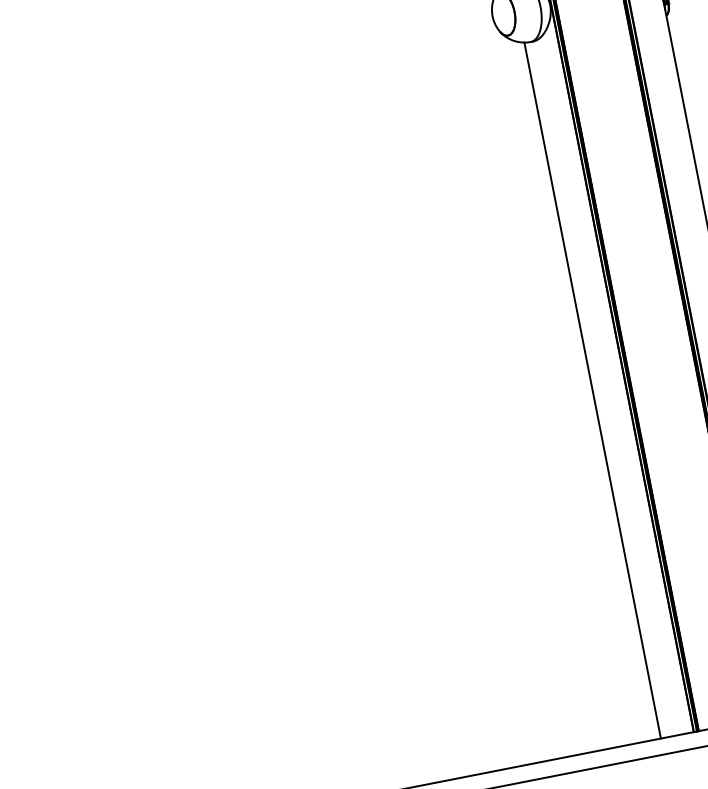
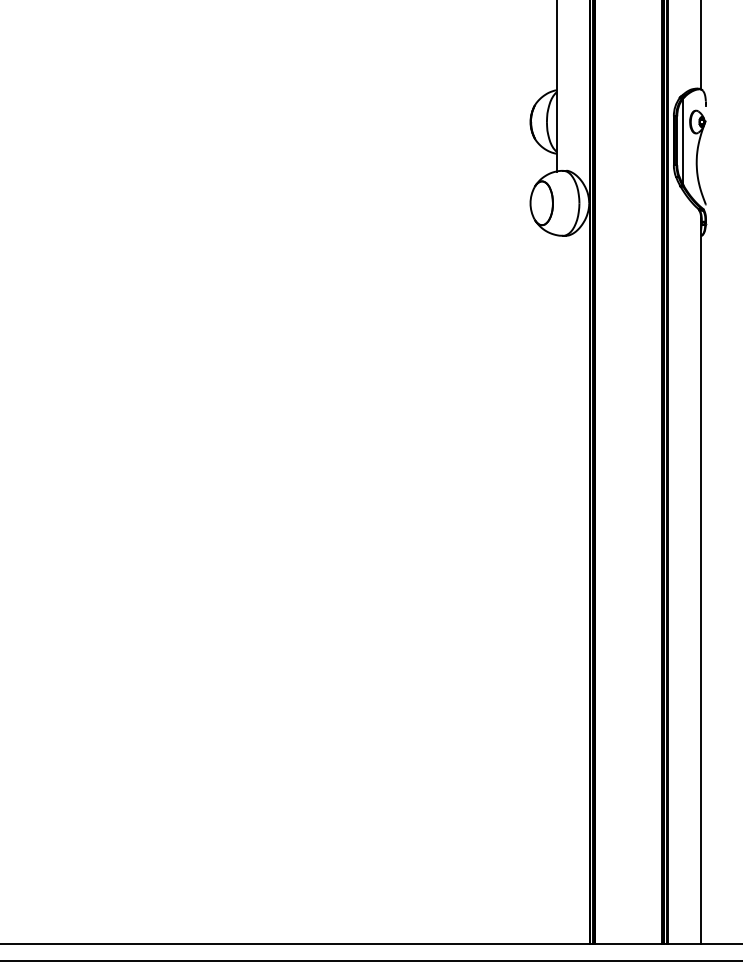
line: (592, 390) -> (556, 589), removed

